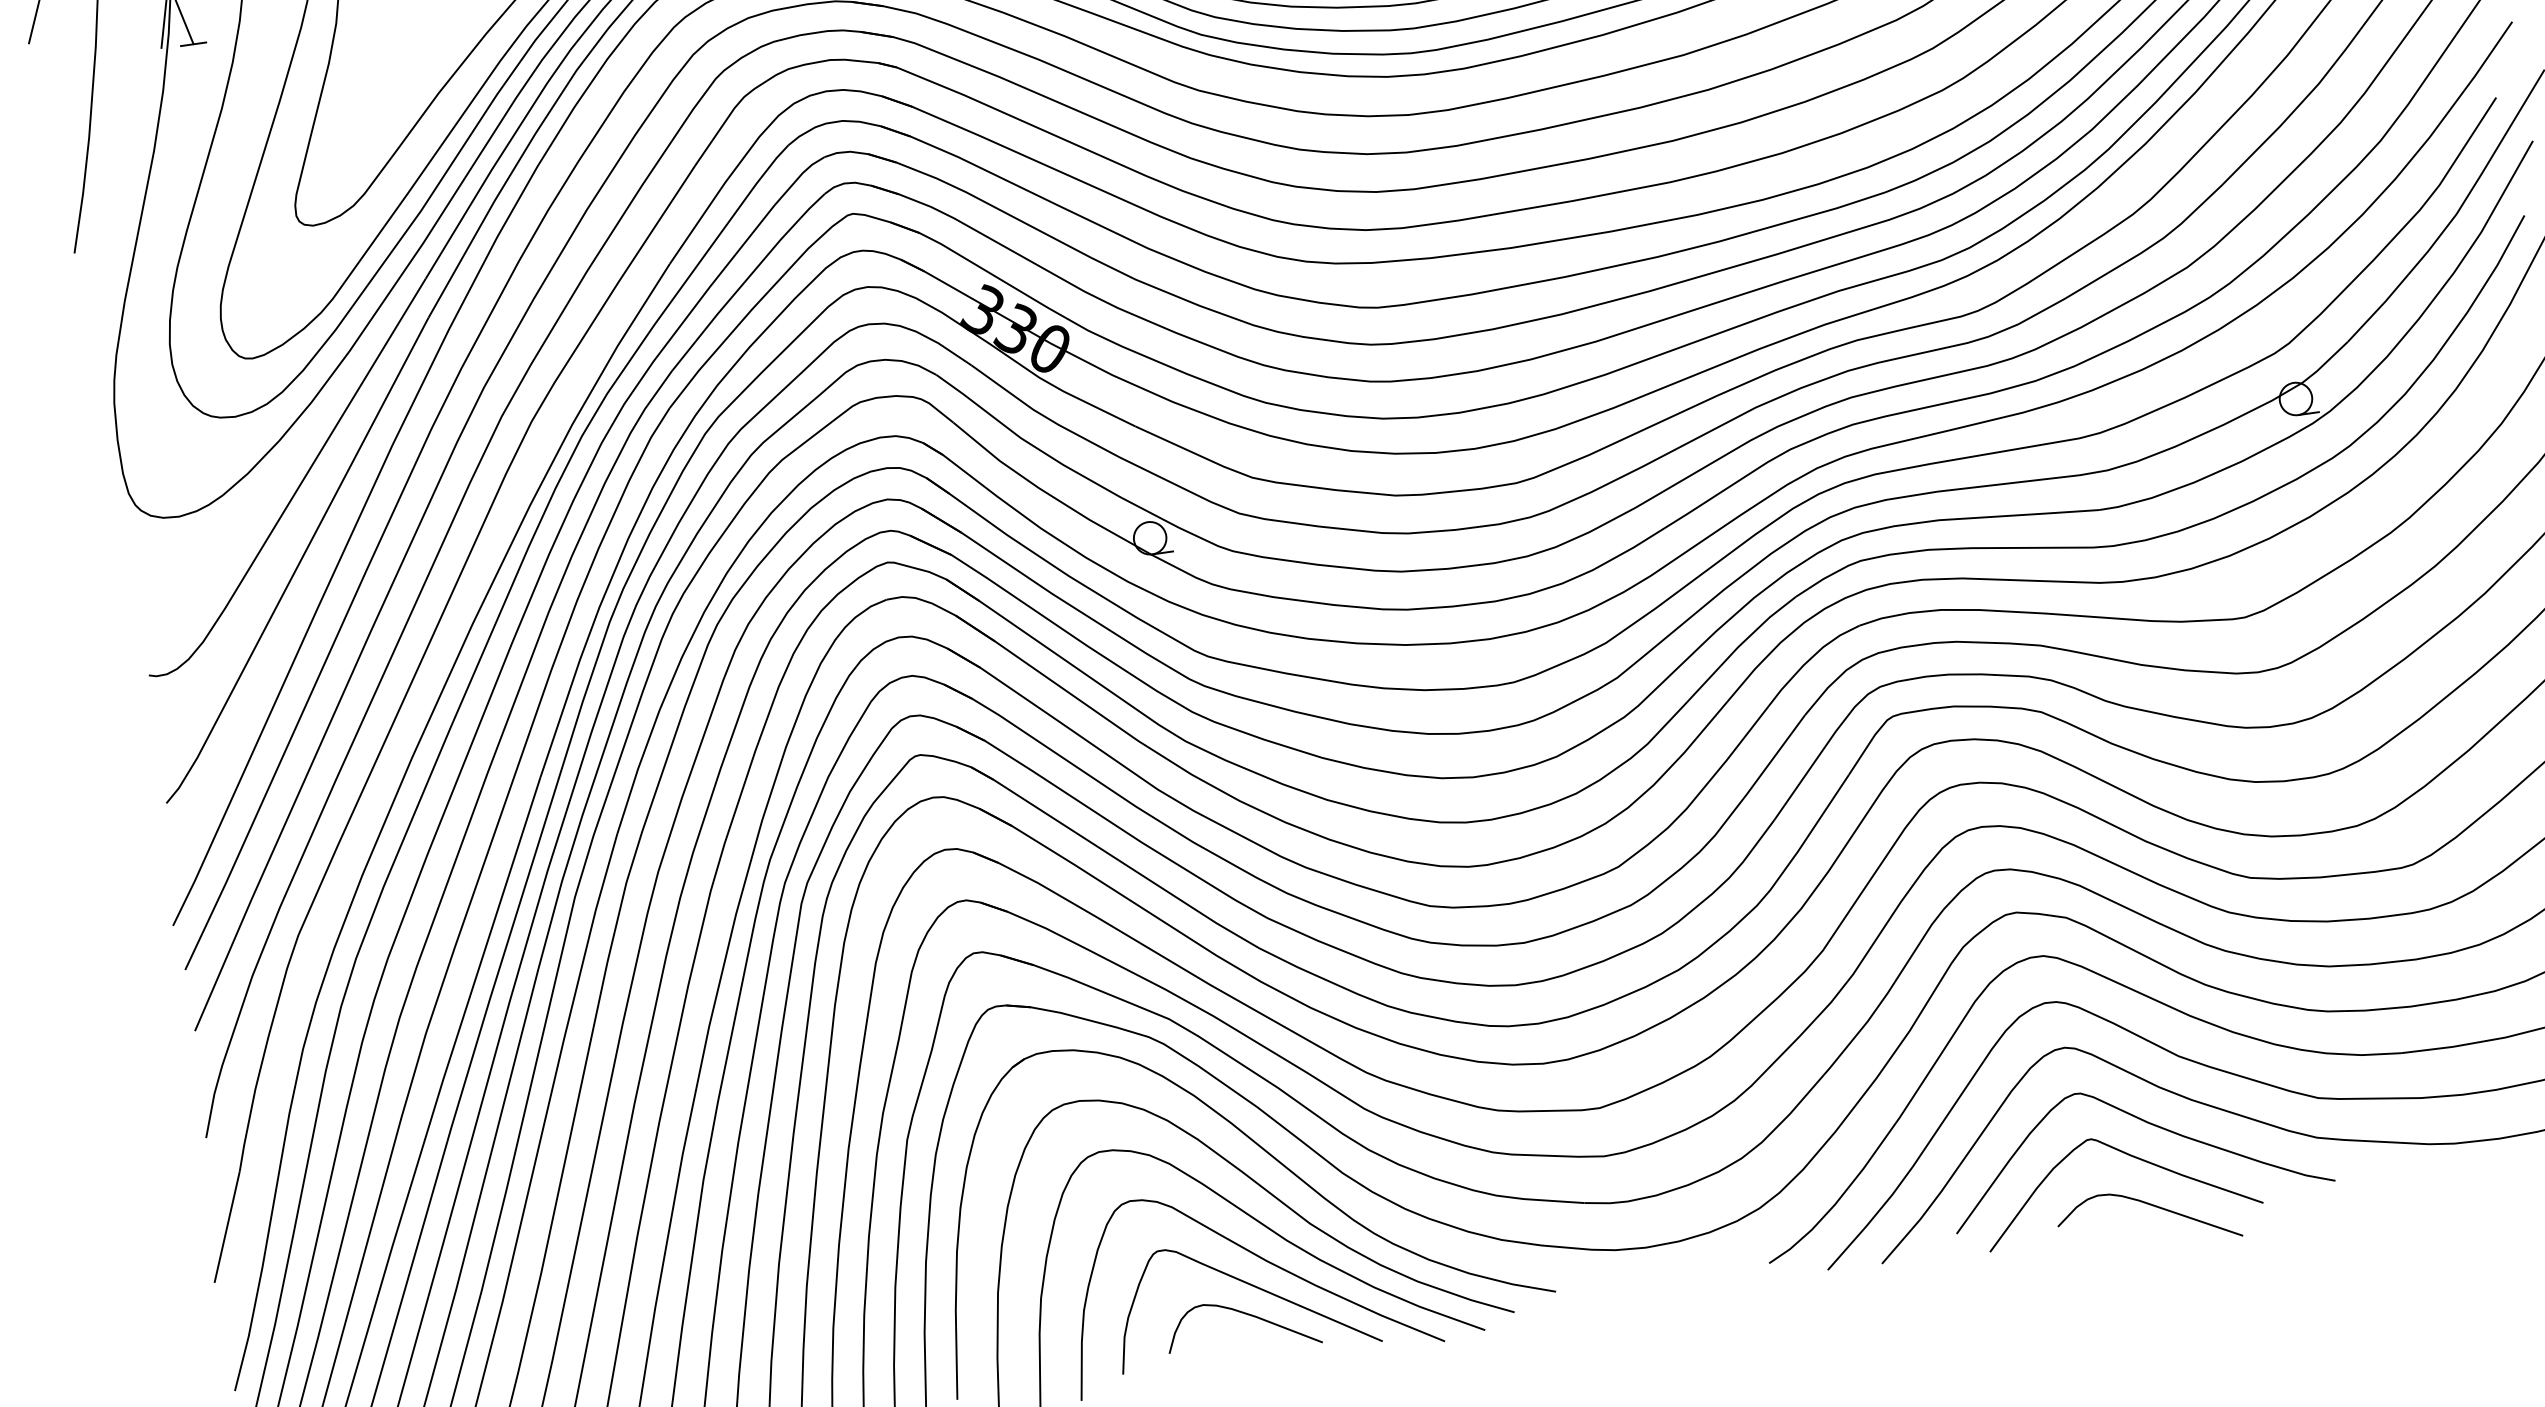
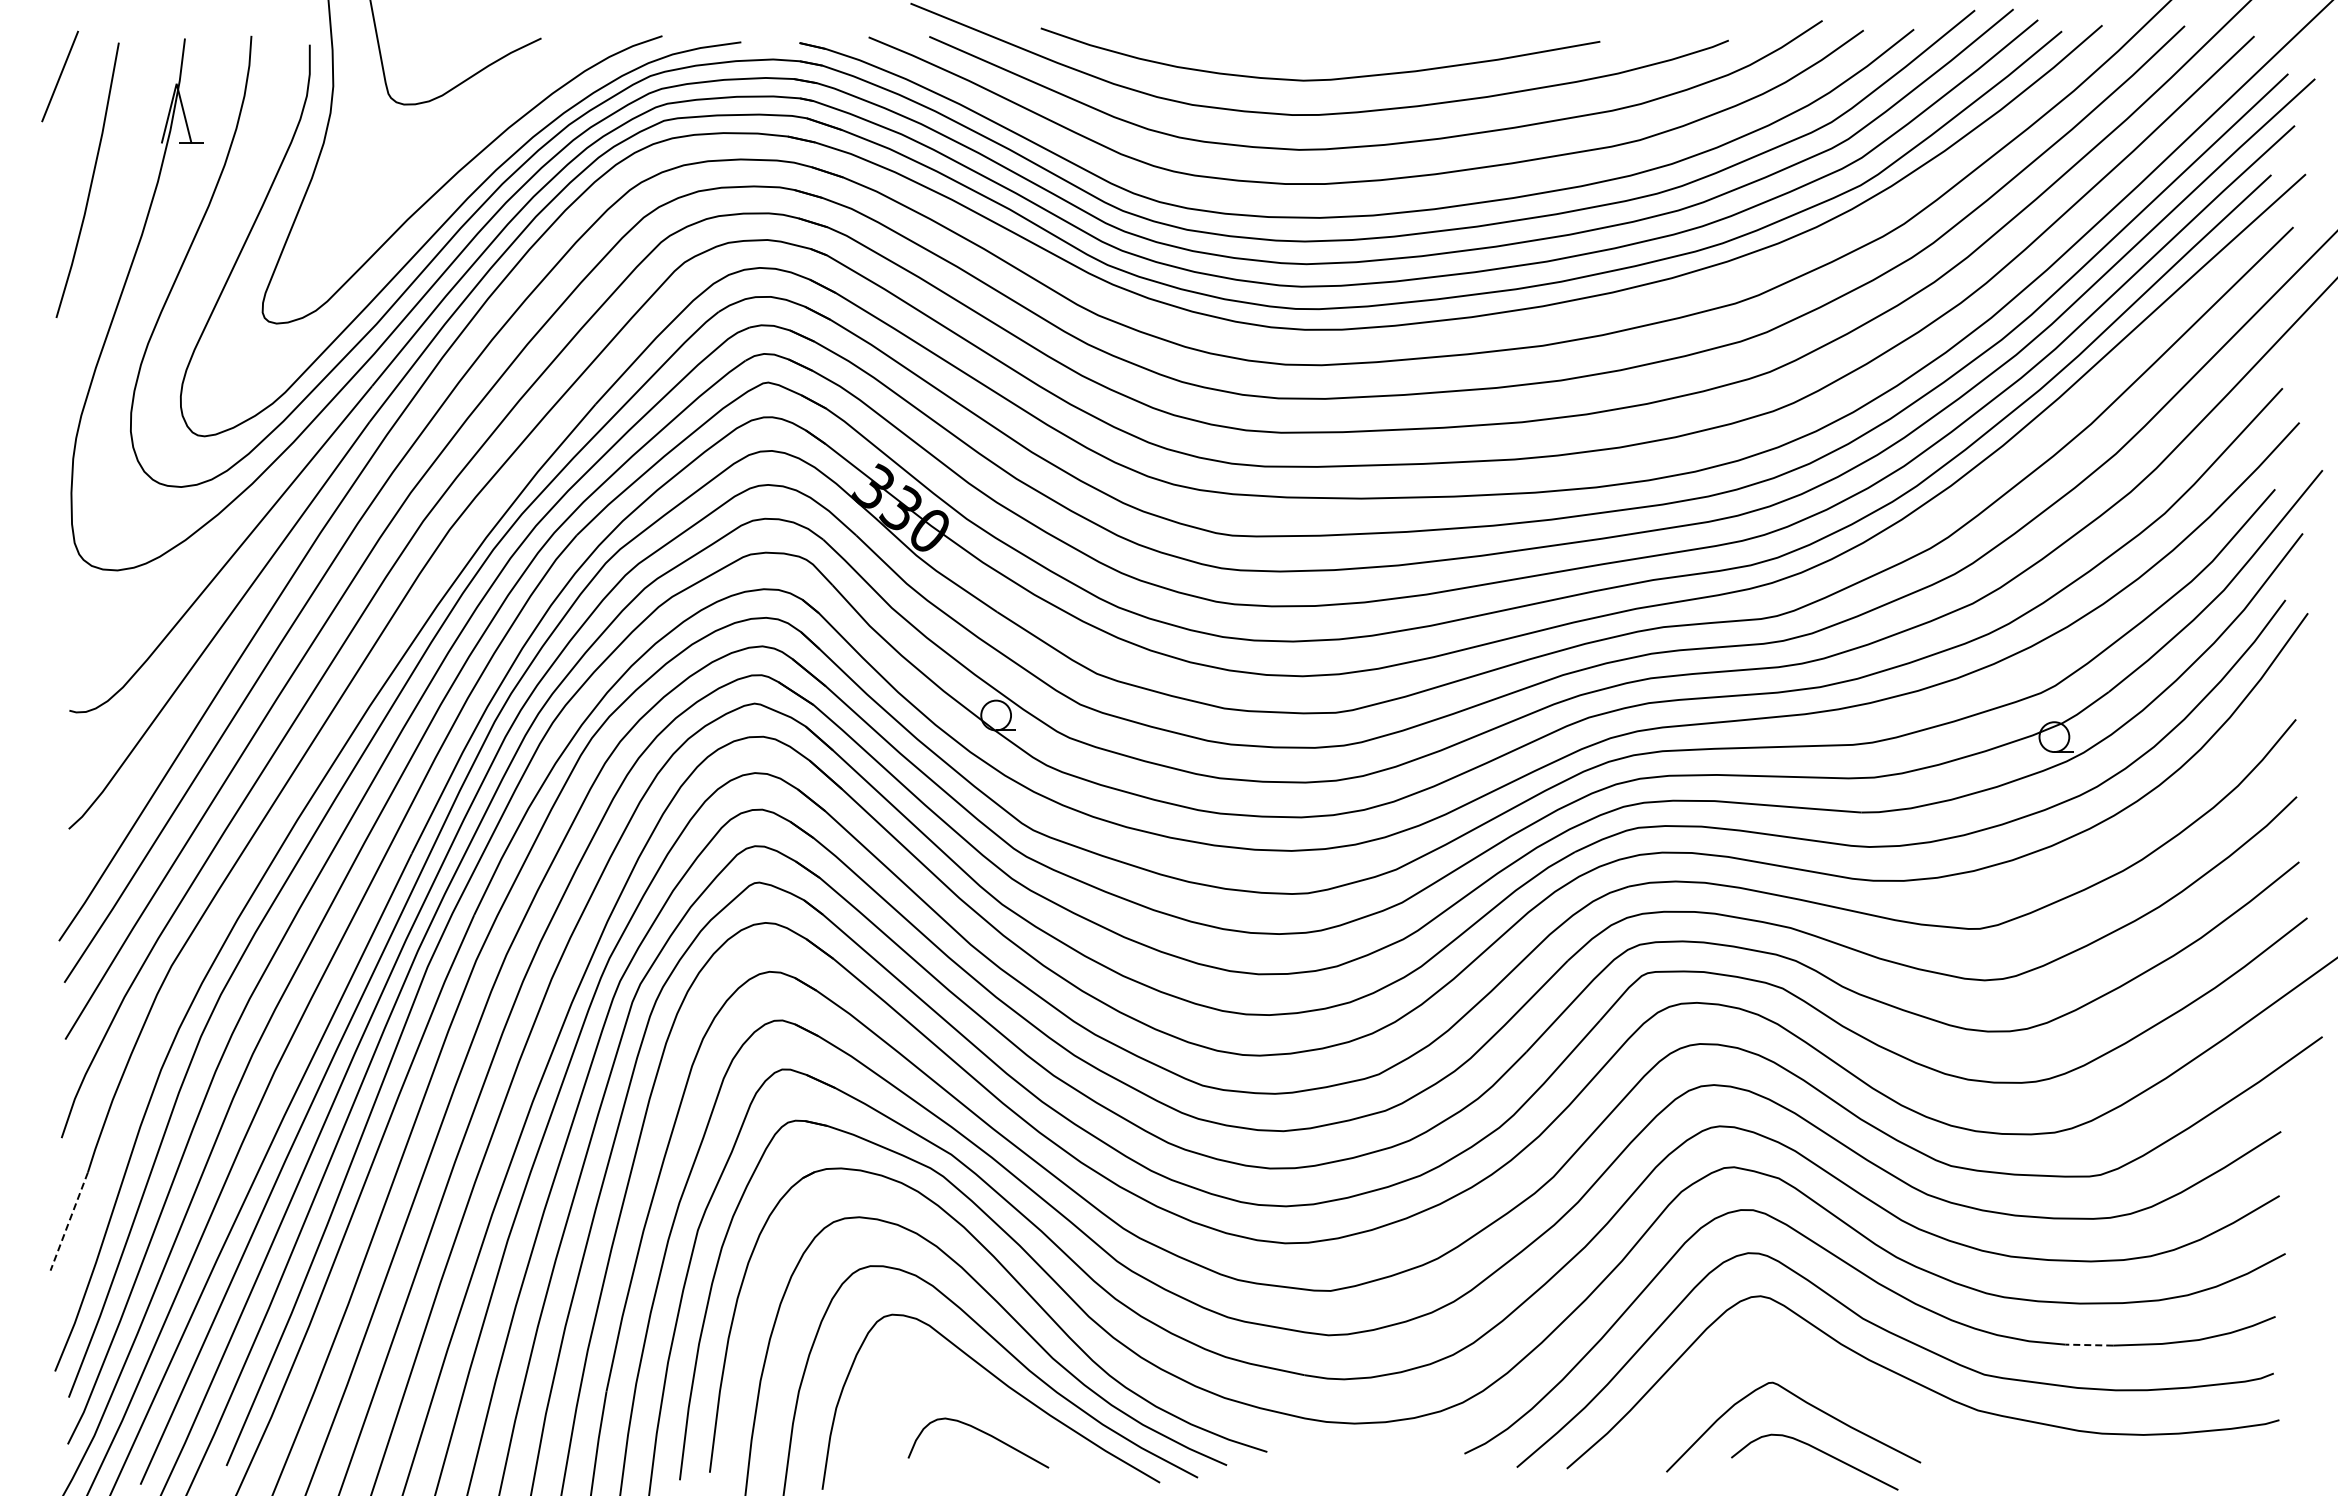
line: (2427, 1050) -> (2089, 1345), solid -> dashed
curve: (2144, 1122) -> (1823, 1374), removed
line: (227, 1227) -> (69, 1222), solid -> dashed
curve: (1249, 1285) -> (989, 1406), removed

